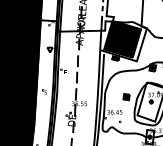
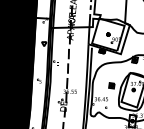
fill: (122, 38) -> (108, 34), removed

